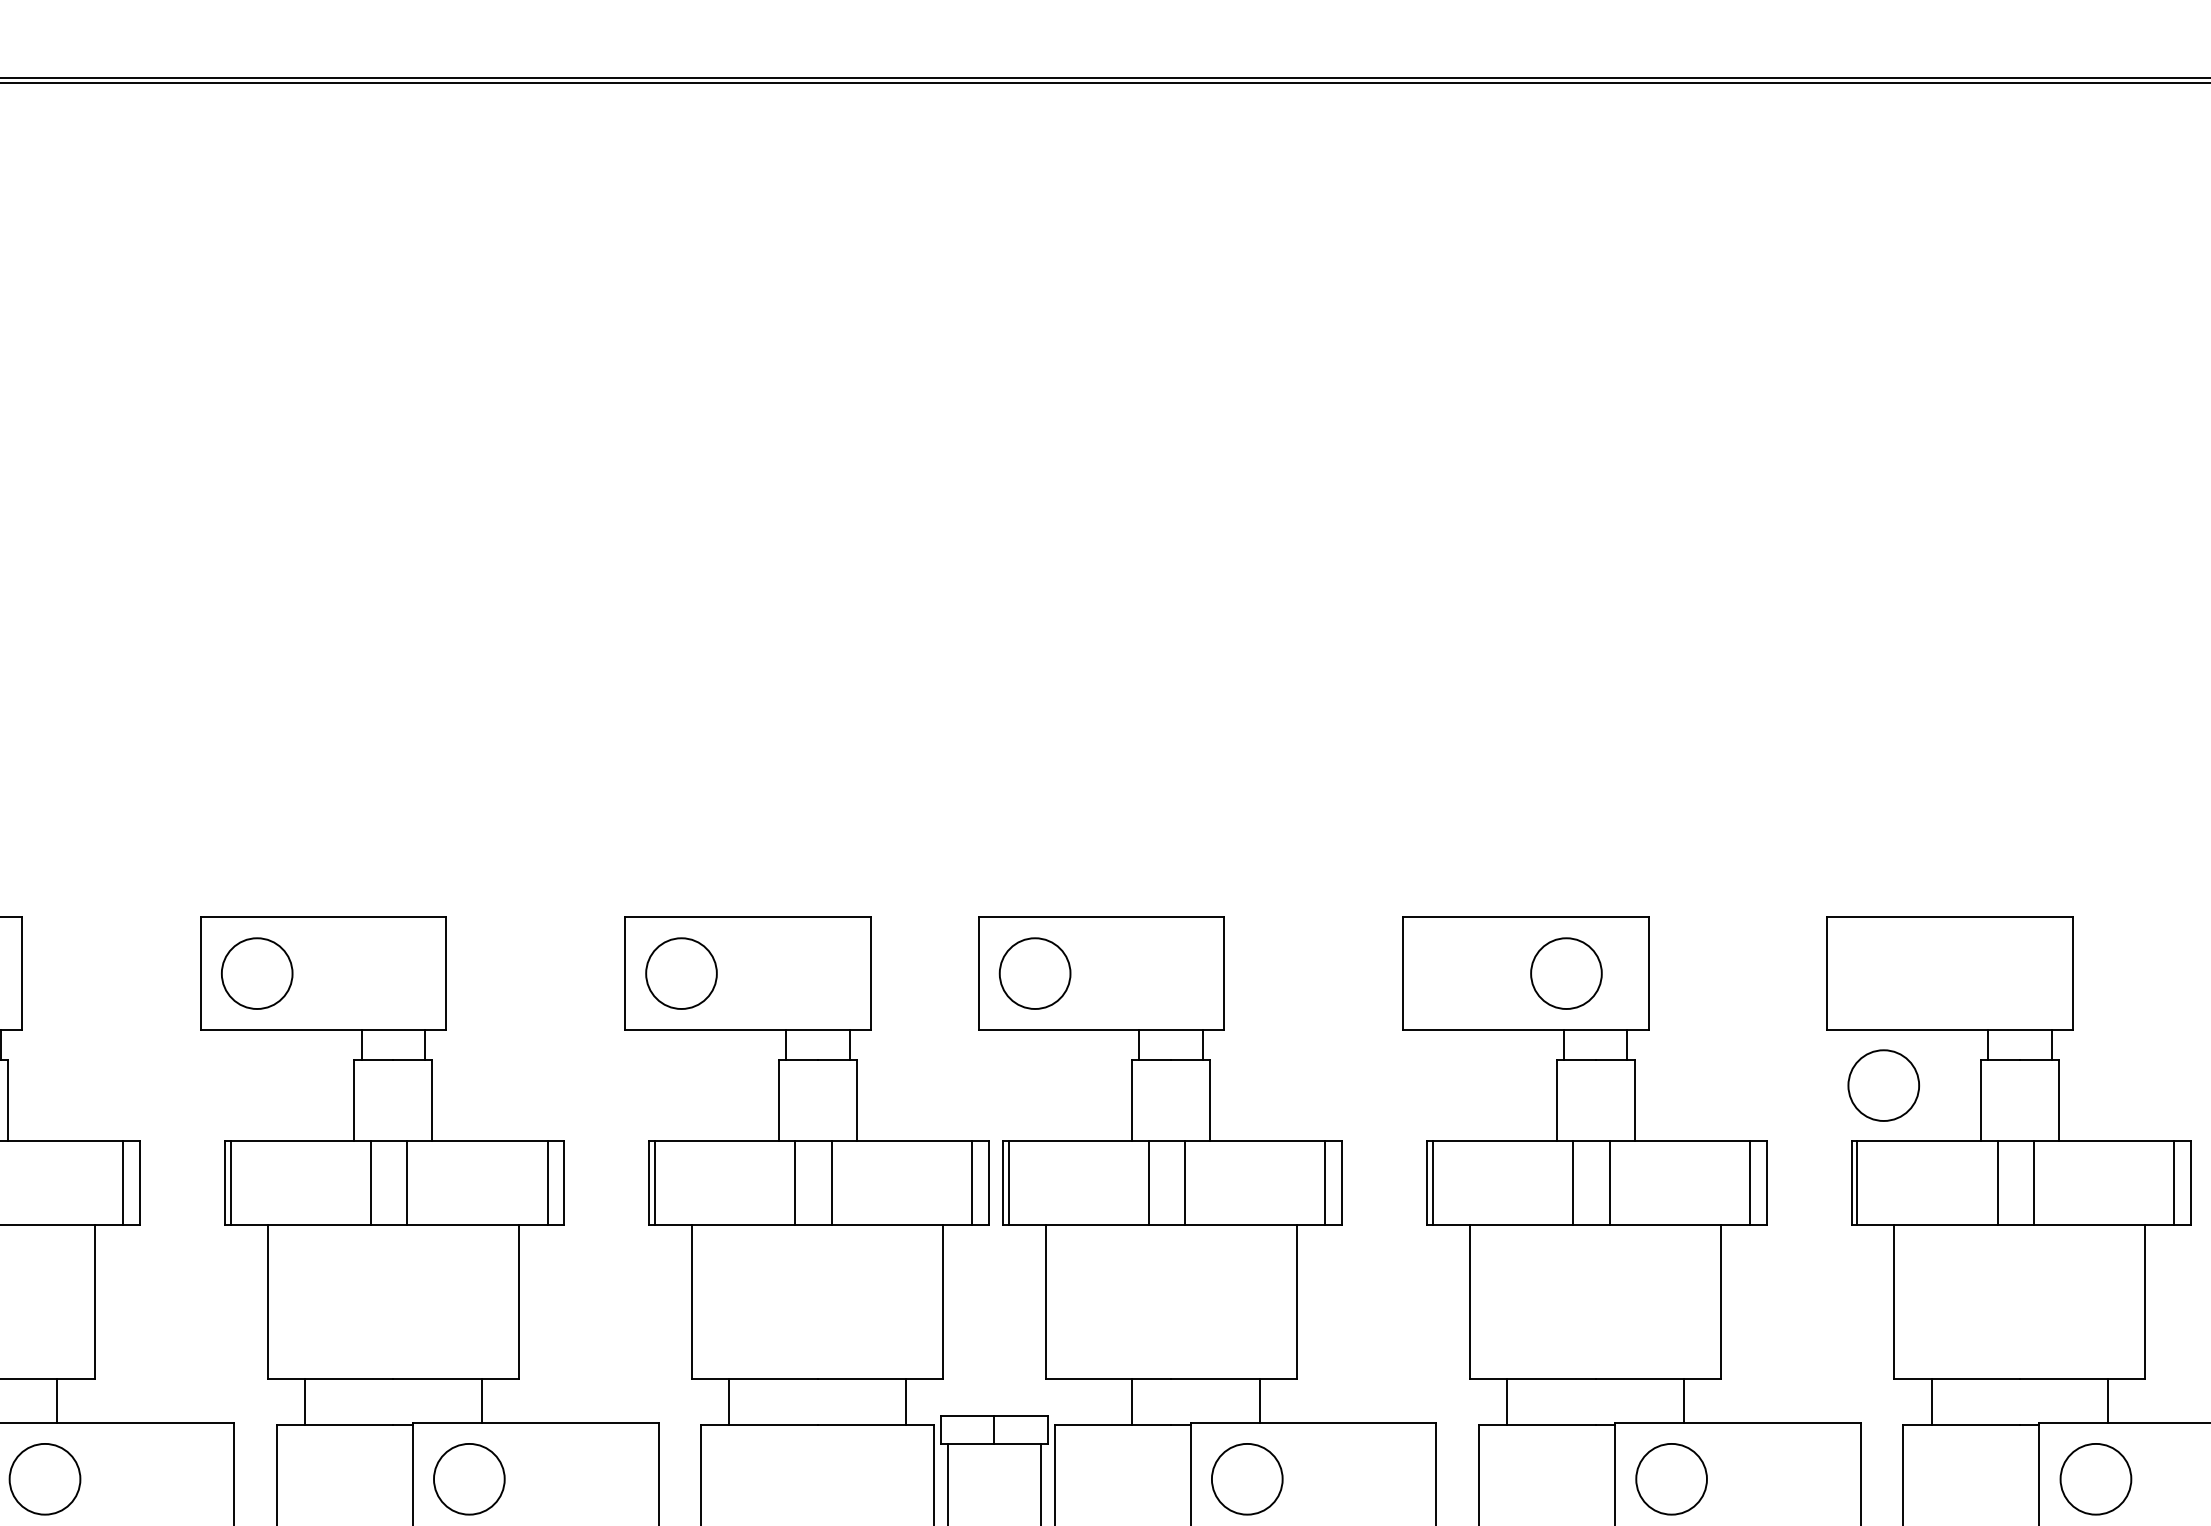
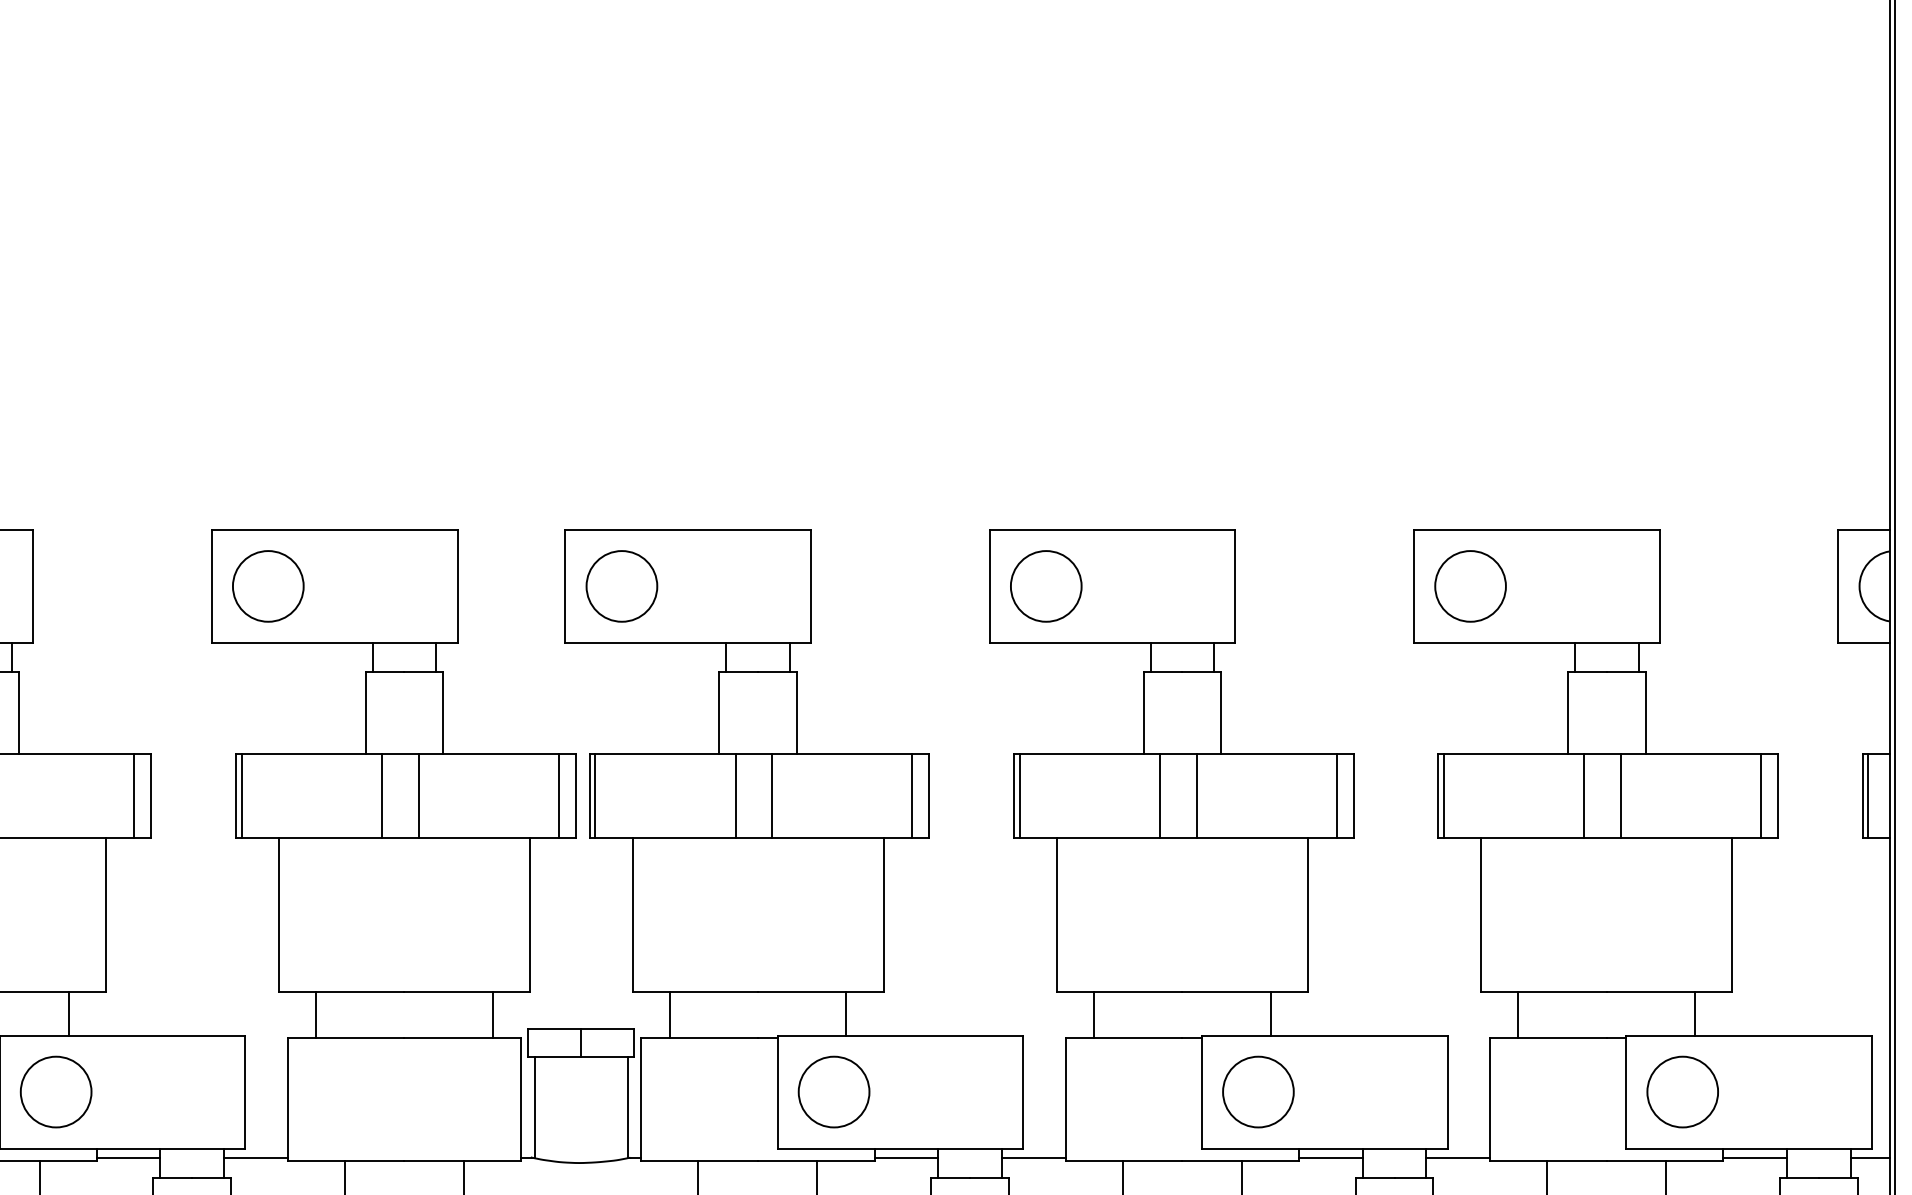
circle: (1566, 973) -> (1046, 586), moved
circle: (1883, 1085) -> (1470, 586), moved
line: (1131, 1401) -> (669, 1014), moved

